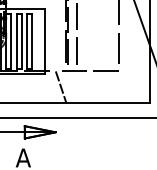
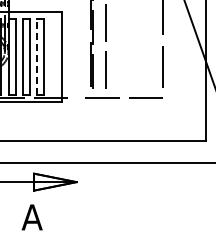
line: (27, 41) -> (37, 56), solid -> dashed
line: (60, 86) -> (83, 119), removed

